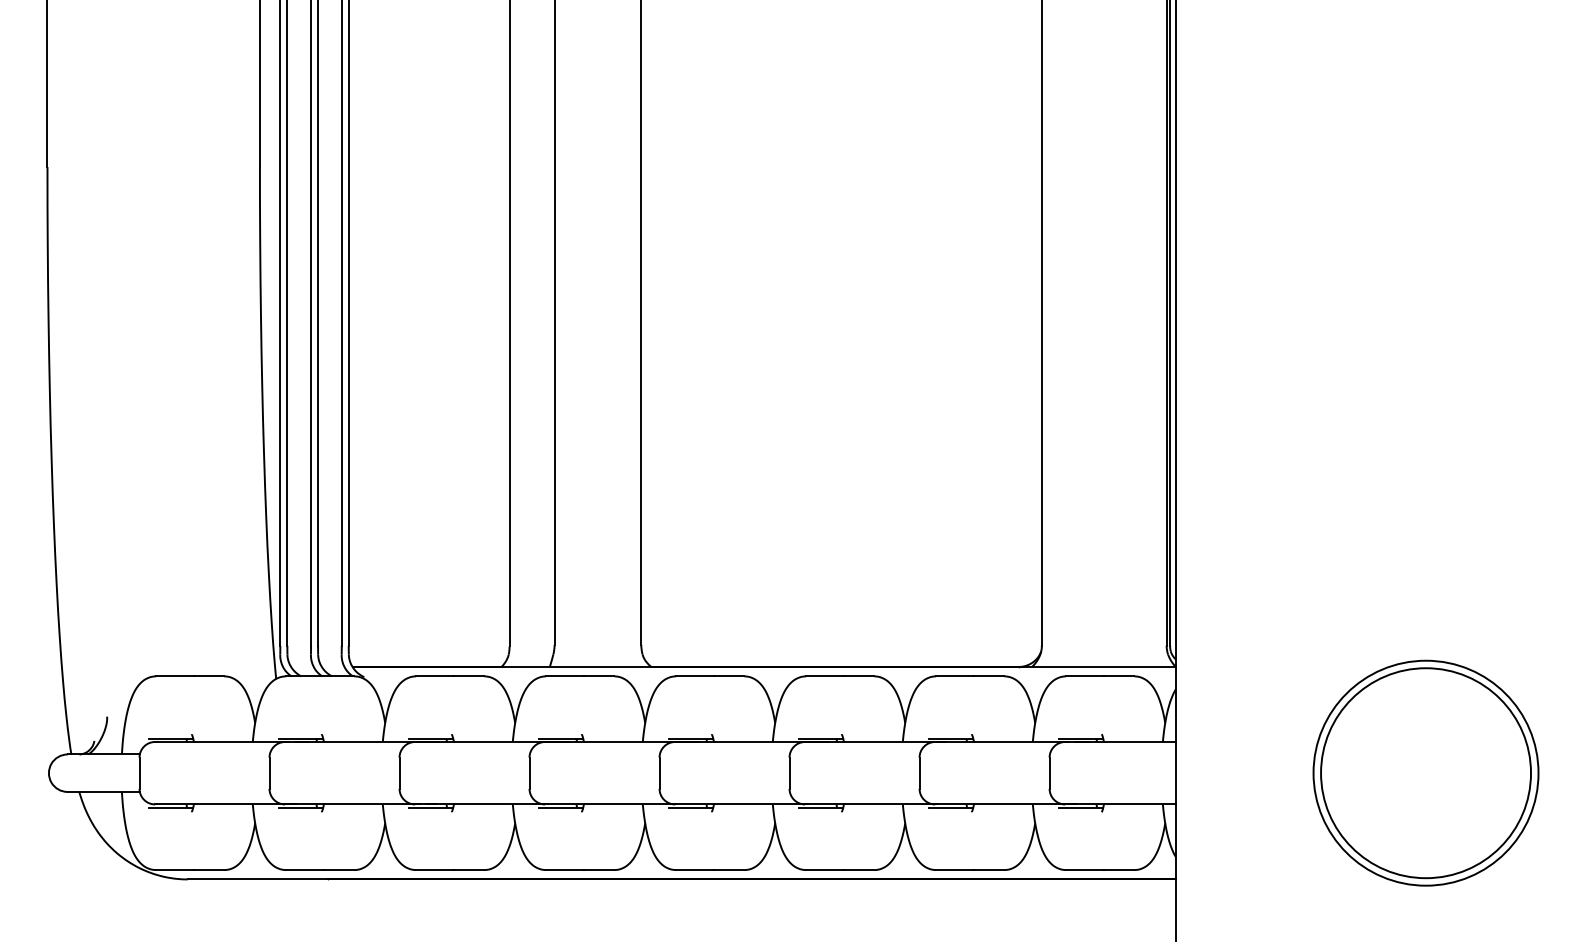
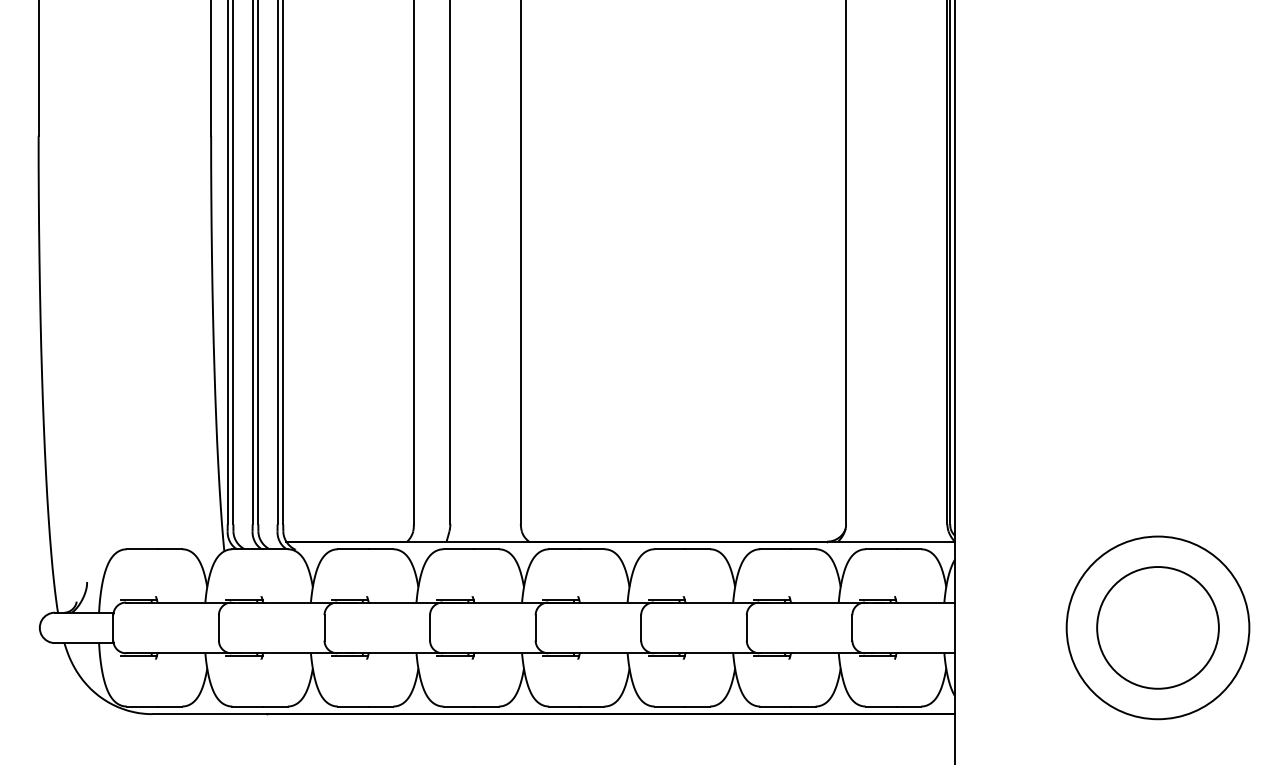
circle: (1425, 772) -> (1157, 627), size x0.71

